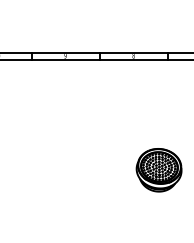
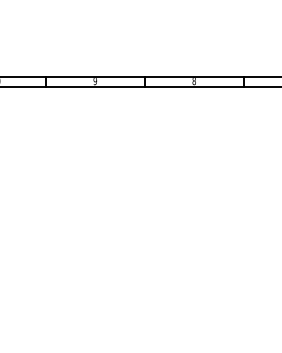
part: (158, 170) -> (230, 247), removed

